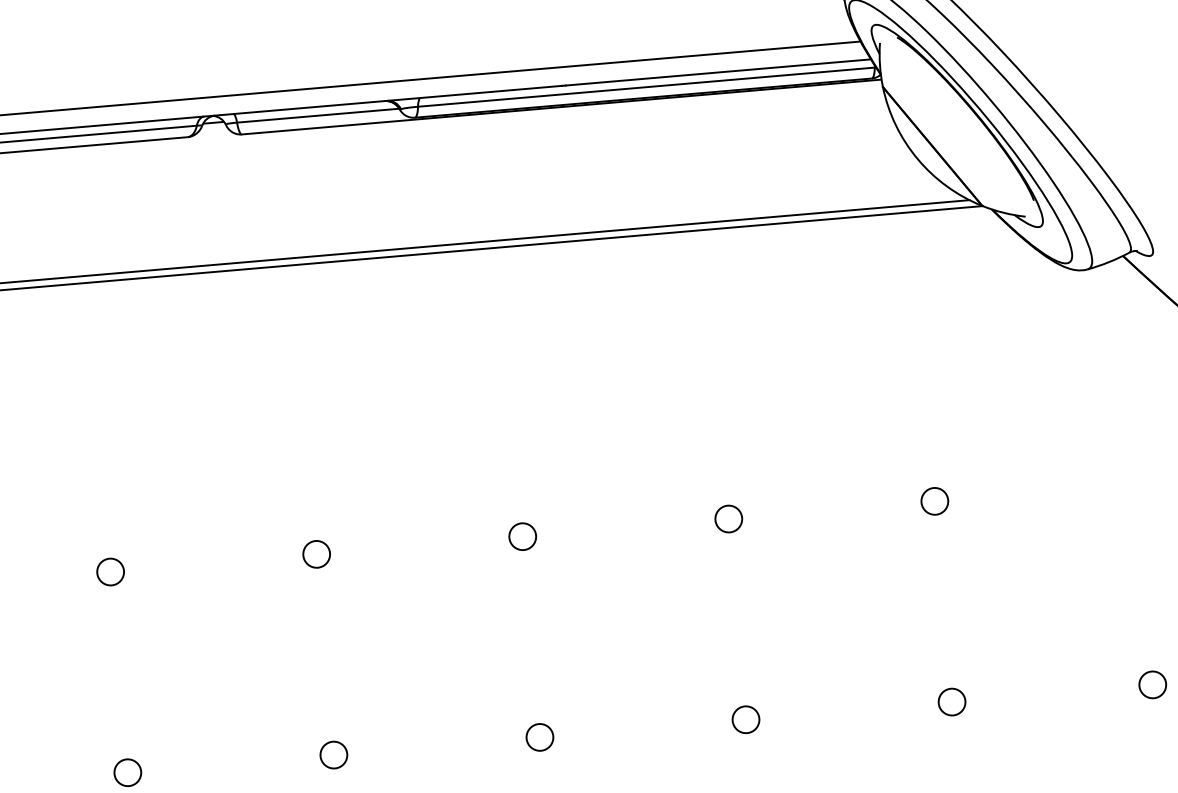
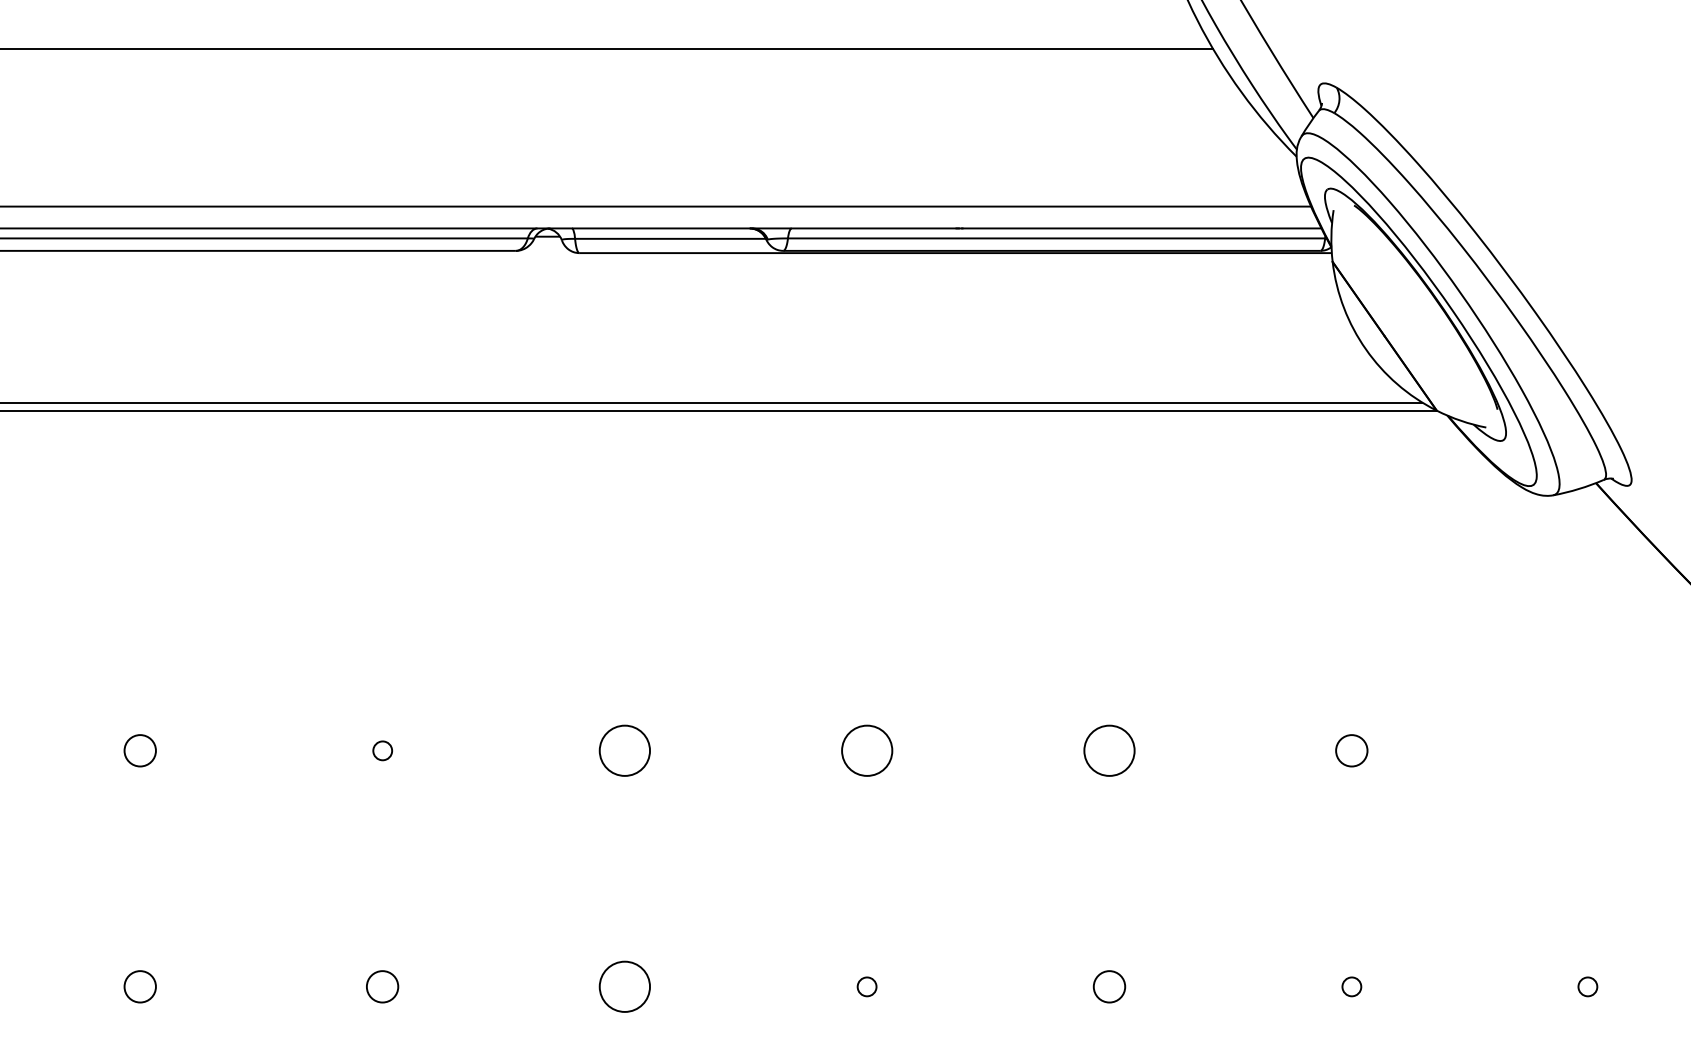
circle: (728, 518) -> (1109, 750), size x1.6
circle: (522, 536) -> (866, 750), size x1.6
circle: (316, 554) -> (624, 750), size x1.6
circle: (110, 571) -> (382, 750), size x0.6
circle: (1152, 684) -> (1587, 986), size x0.6
circle: (951, 701) -> (1351, 986), size x0.6
circle: (539, 737) -> (866, 986), size x0.6
circle: (333, 754) -> (624, 986), size x1.6

